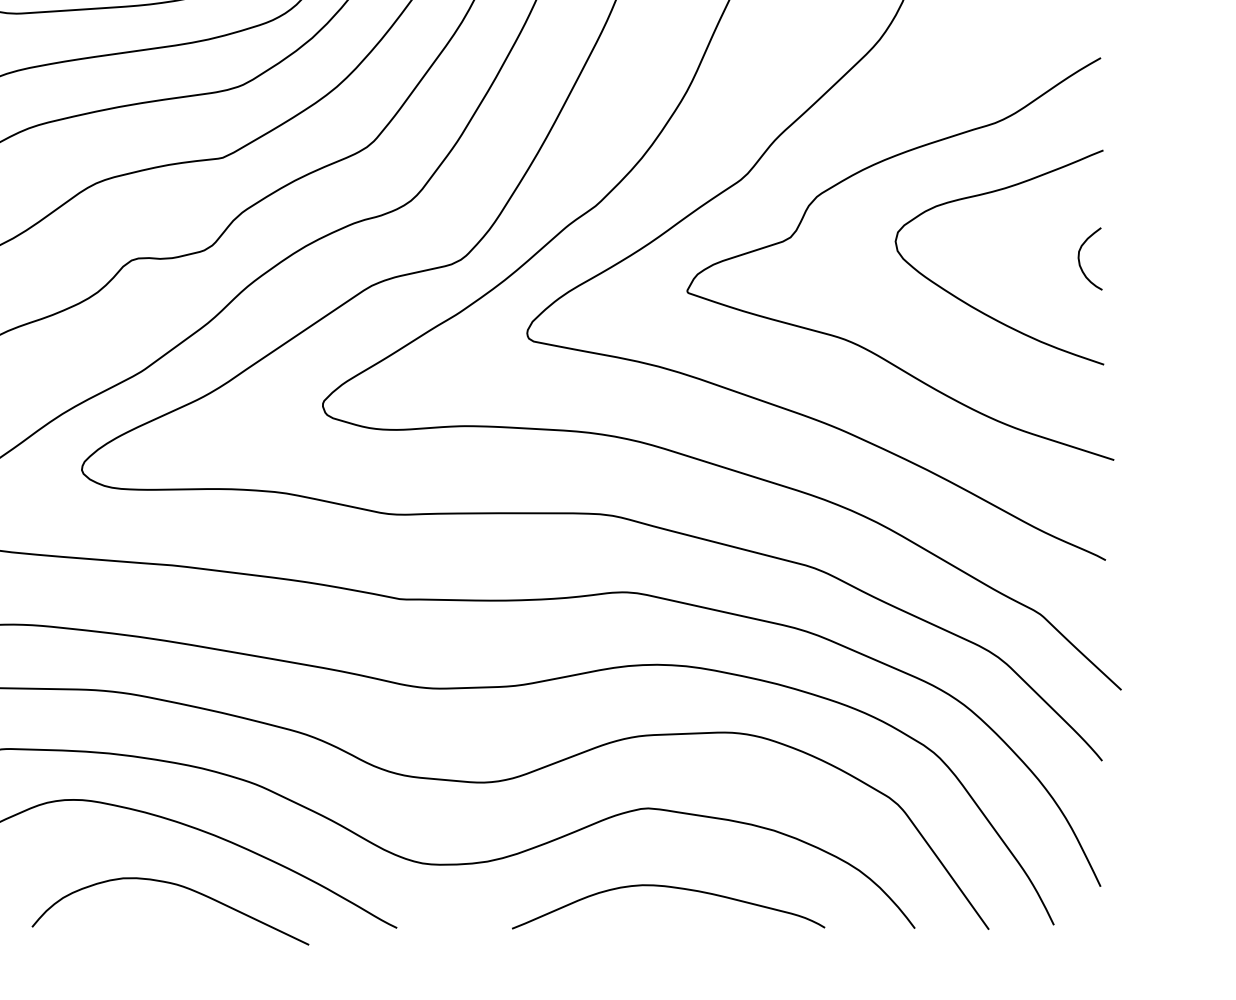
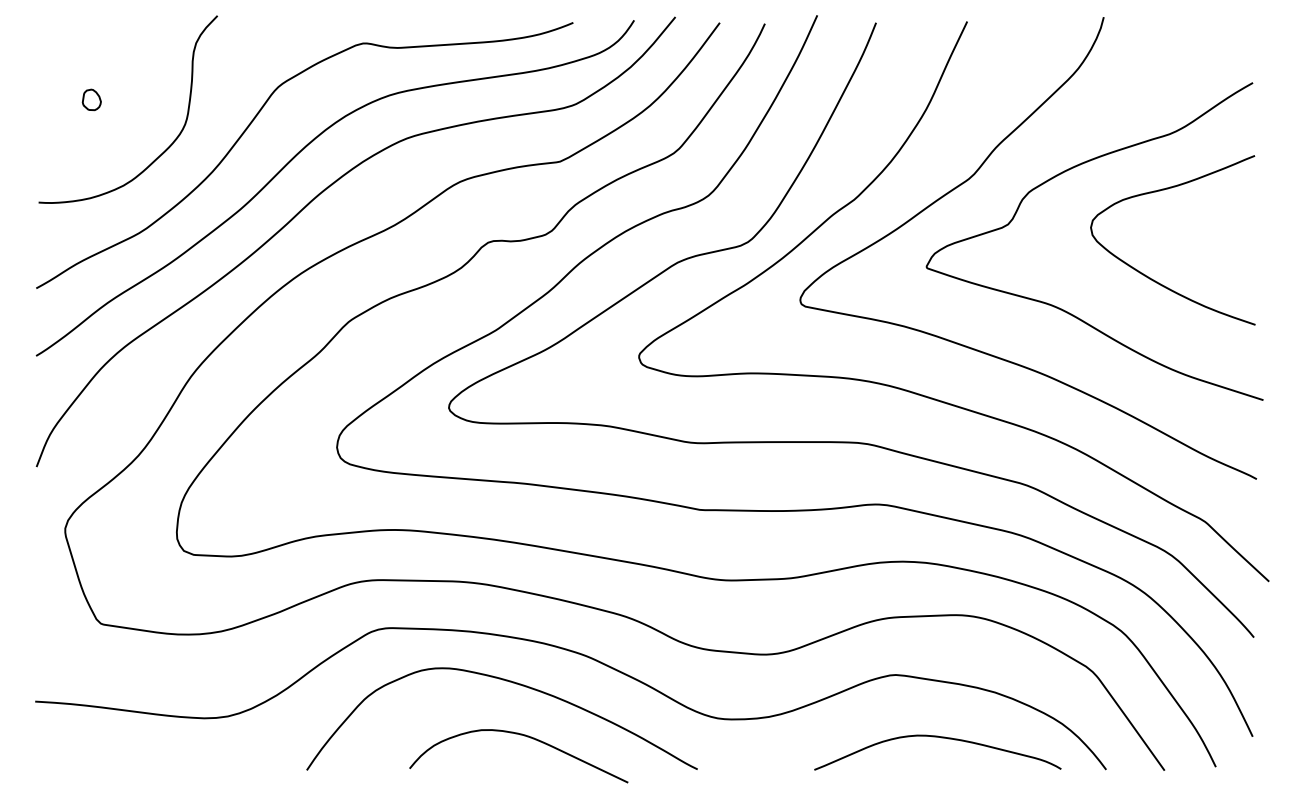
curve: (1080, 259) -> (1236, 241), removed
curve: (673, 888) -> (941, 738), moved

